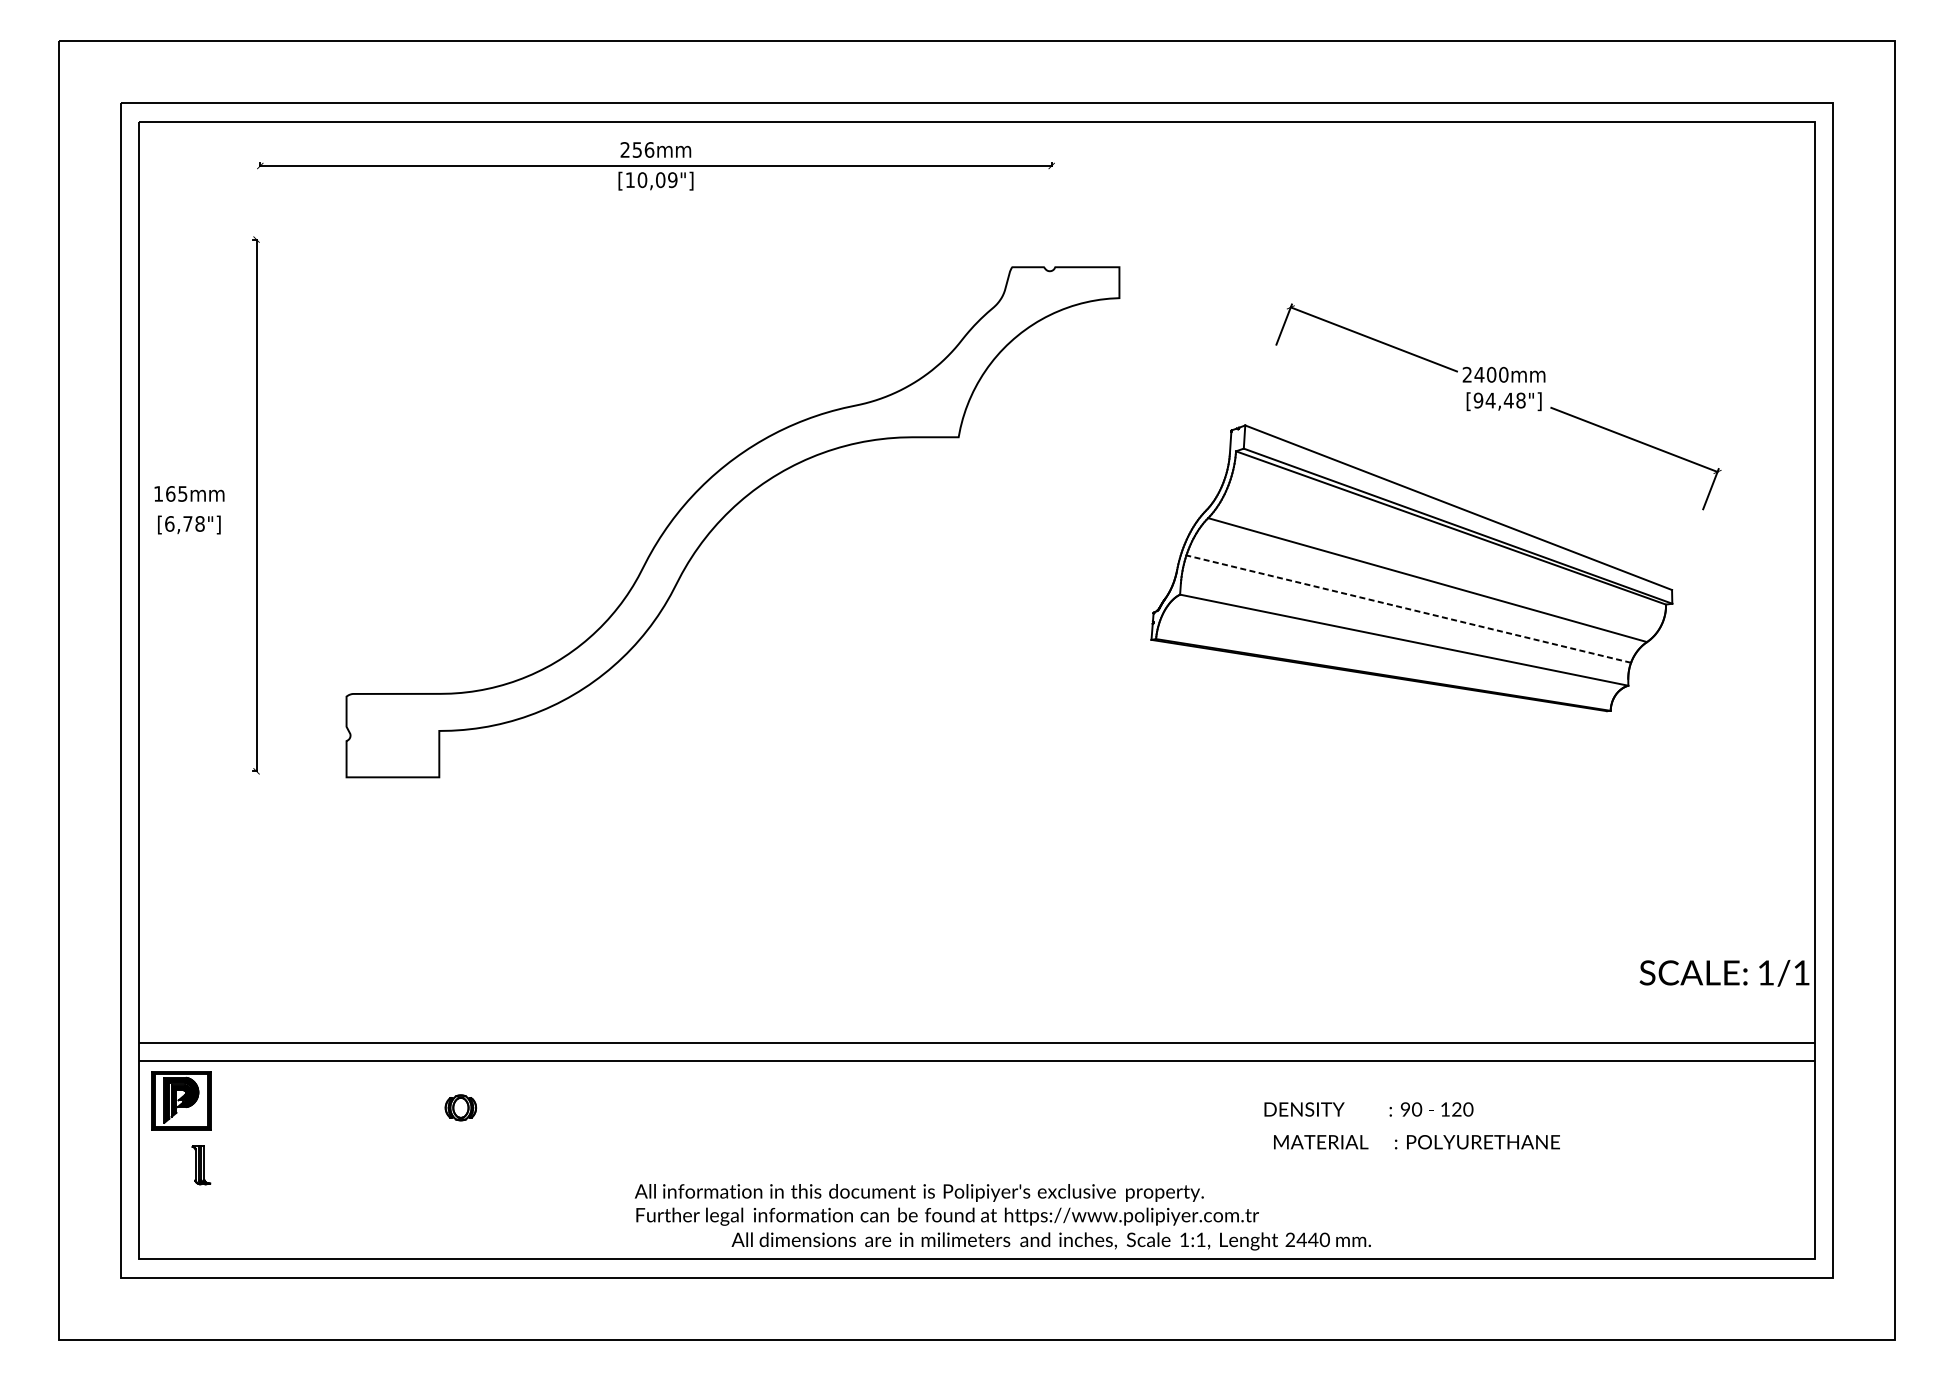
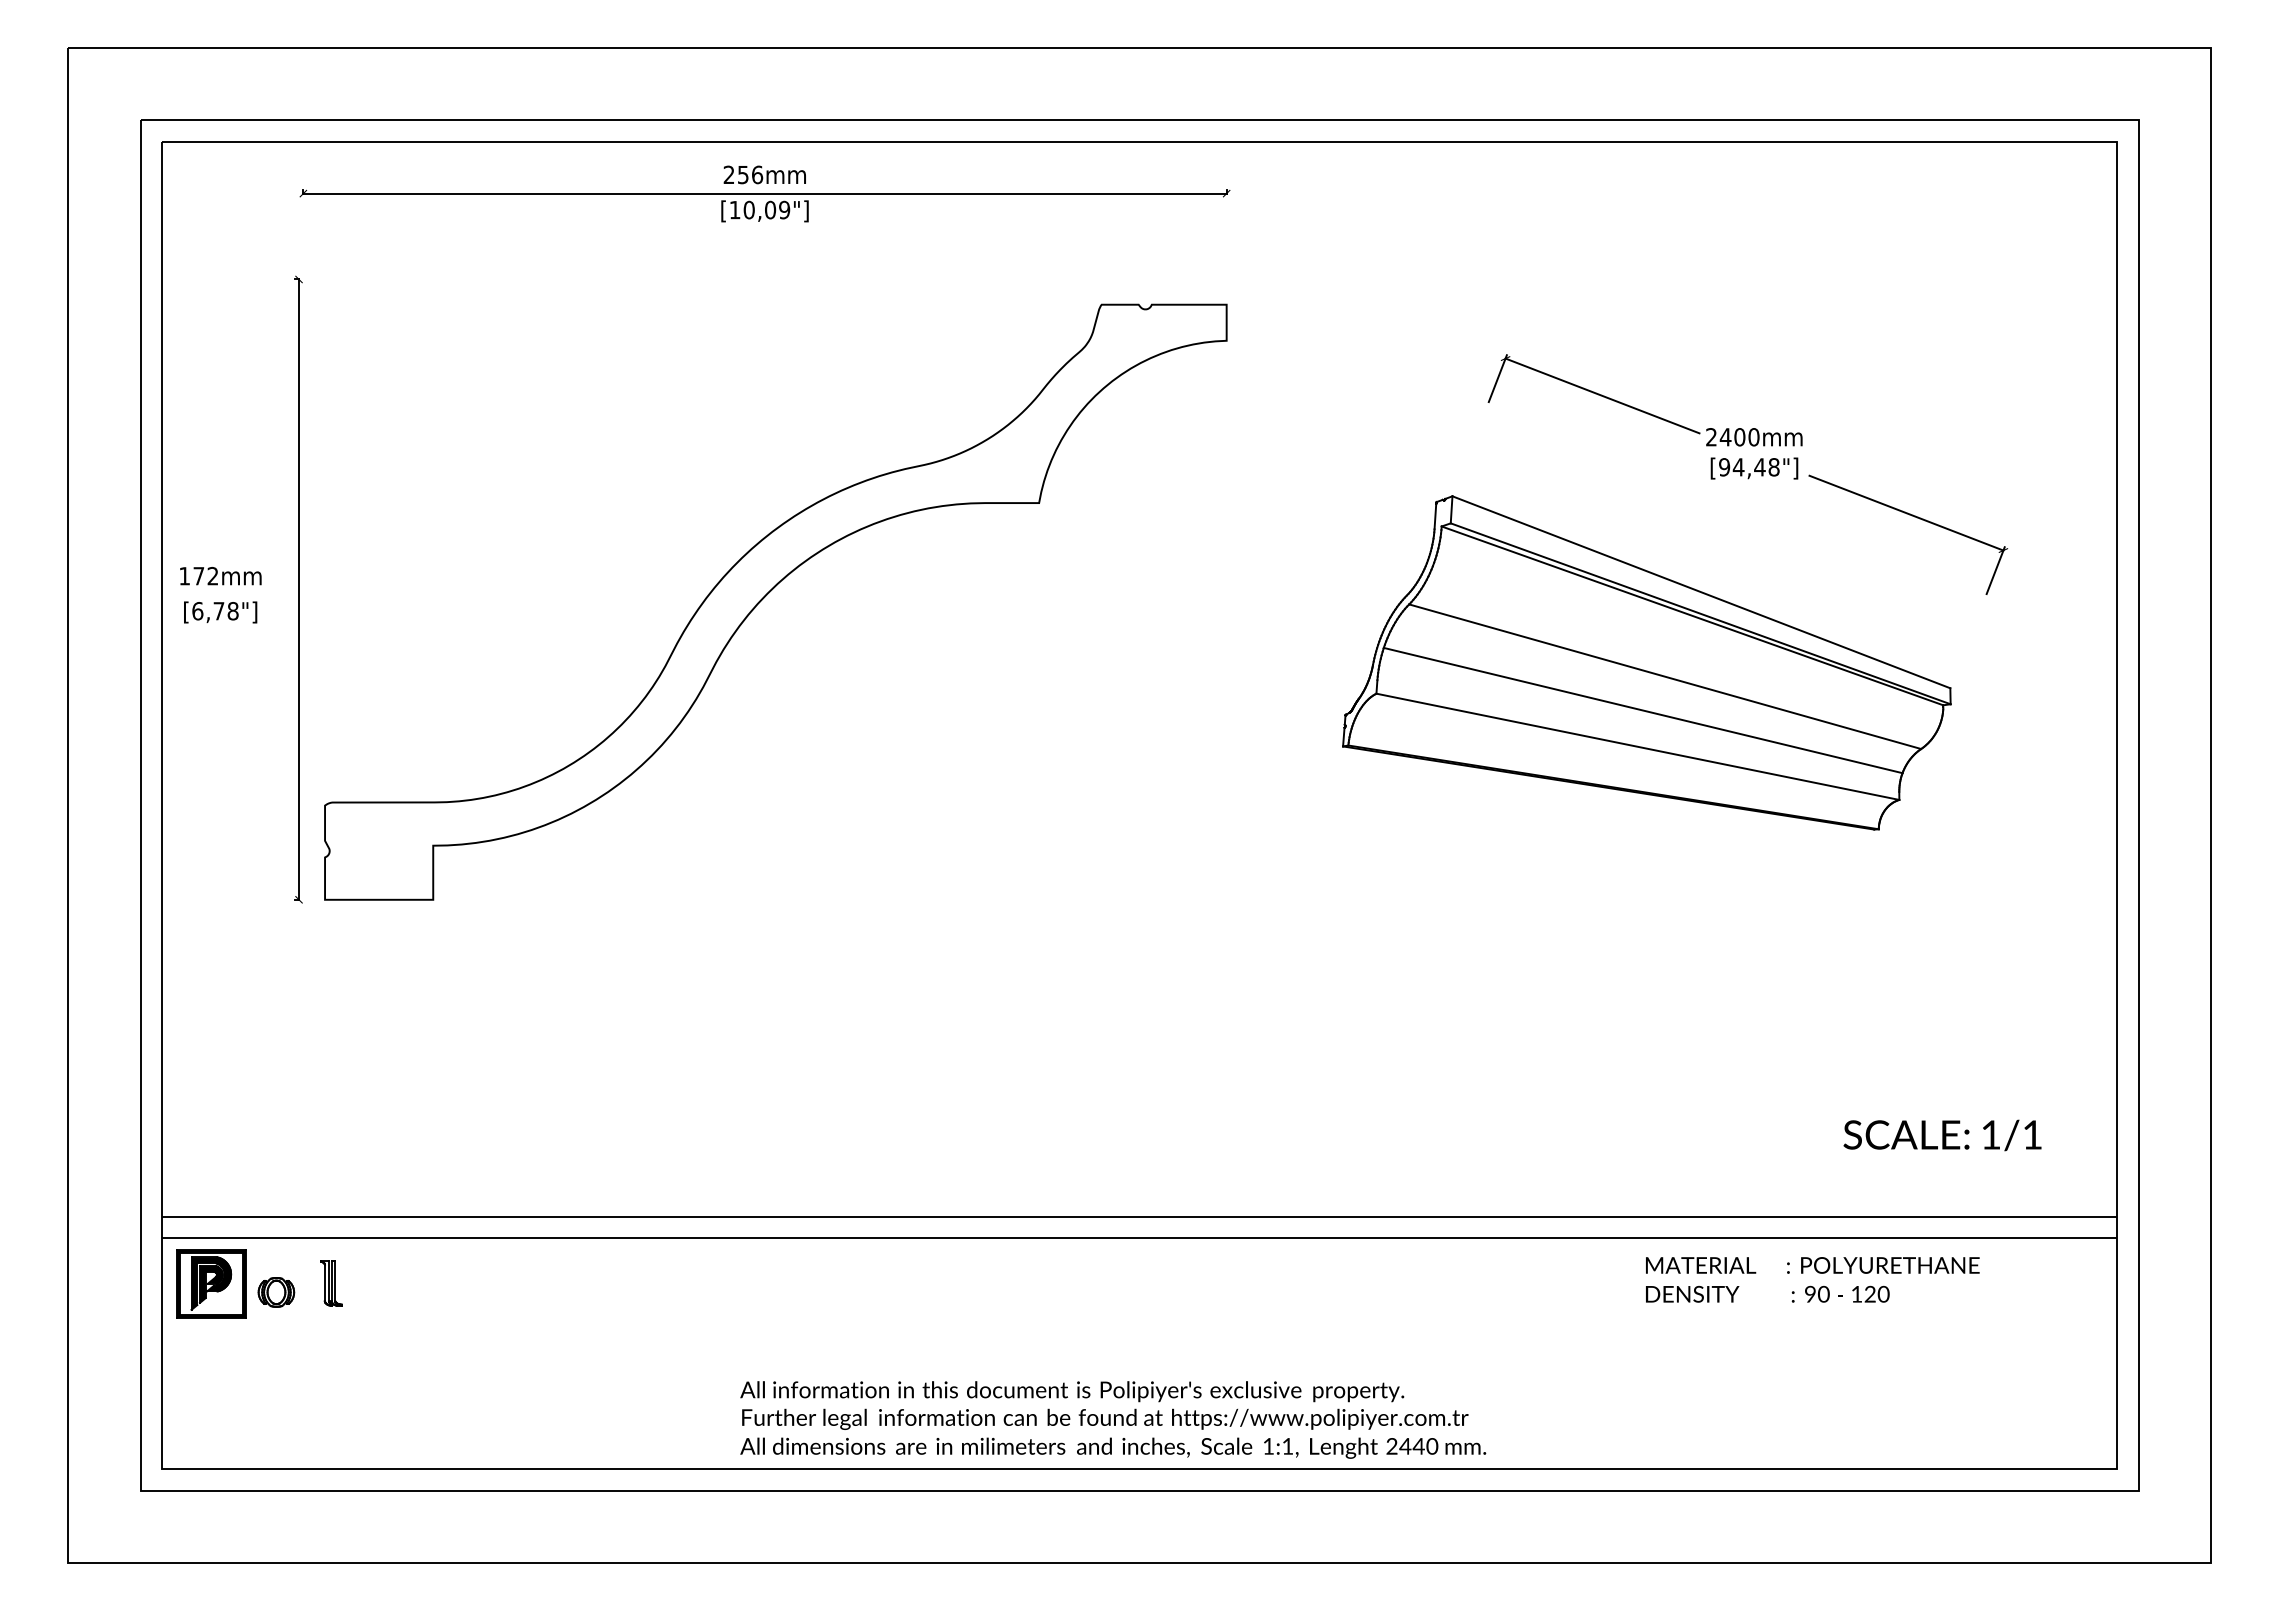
text: (176, 493) -> (205, 575), 165mm -> 172mm
part: (726, 515) -> (768, 594), moved
line: (1409, 609) -> (1643, 710), dashed -> solid
text: (1724, 973) -> (1942, 1135), moved
part: (460, 1107) -> (276, 1292), moved
text: (1368, 1108) -> (1767, 1293), moved
text: (1416, 1142) -> (1812, 1265), moved
part: (201, 1165) -> (331, 1283), moved
text: (1051, 1240) -> (1113, 1447), moved

